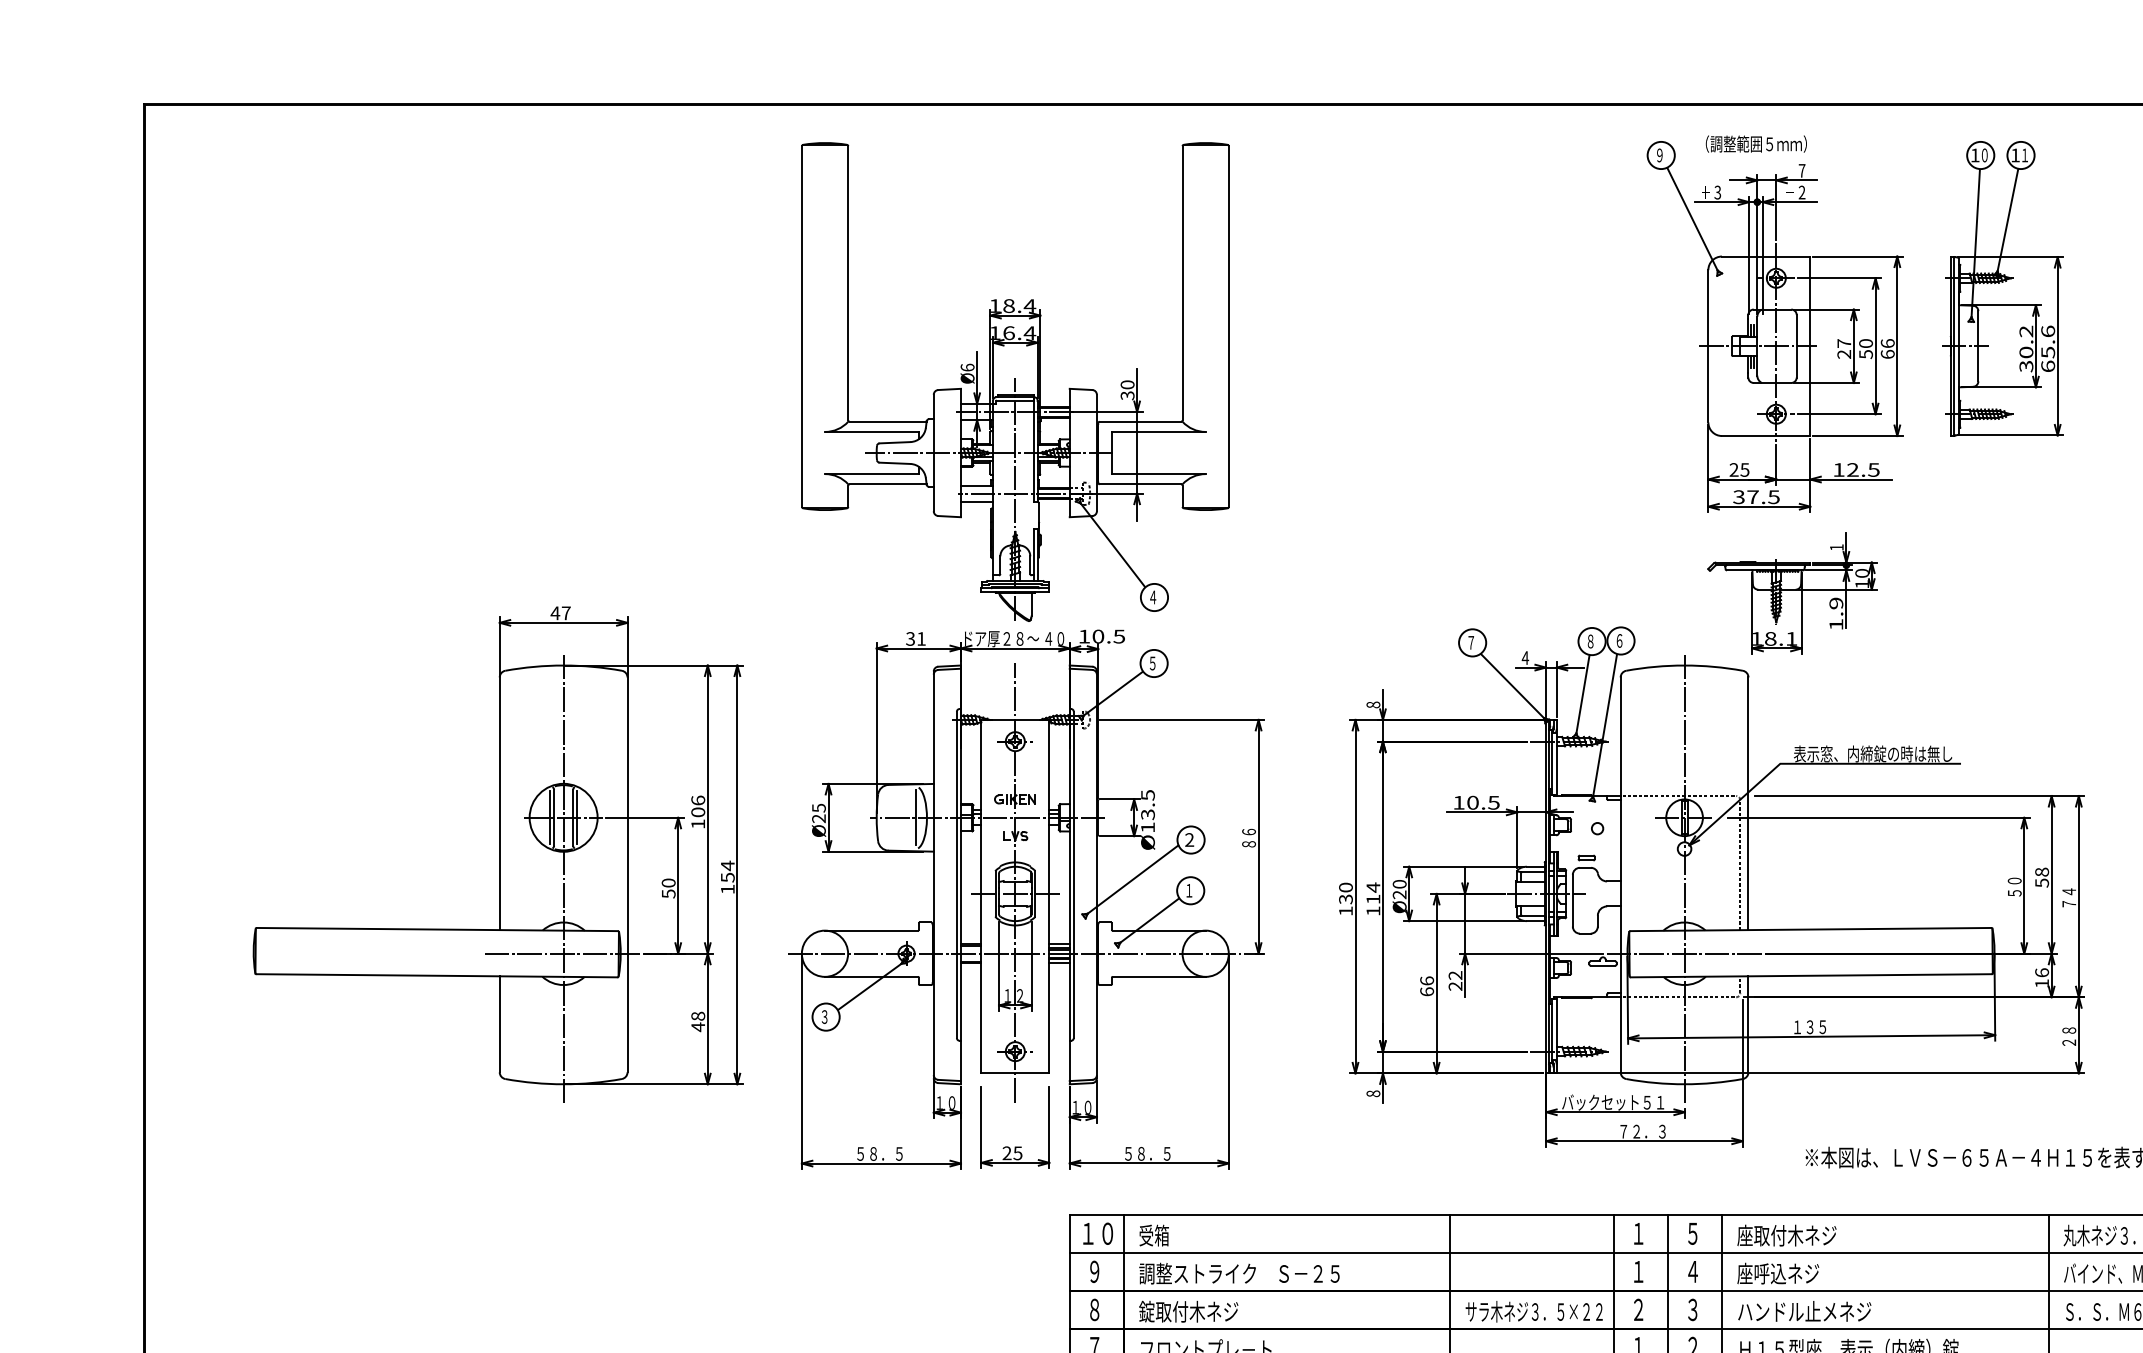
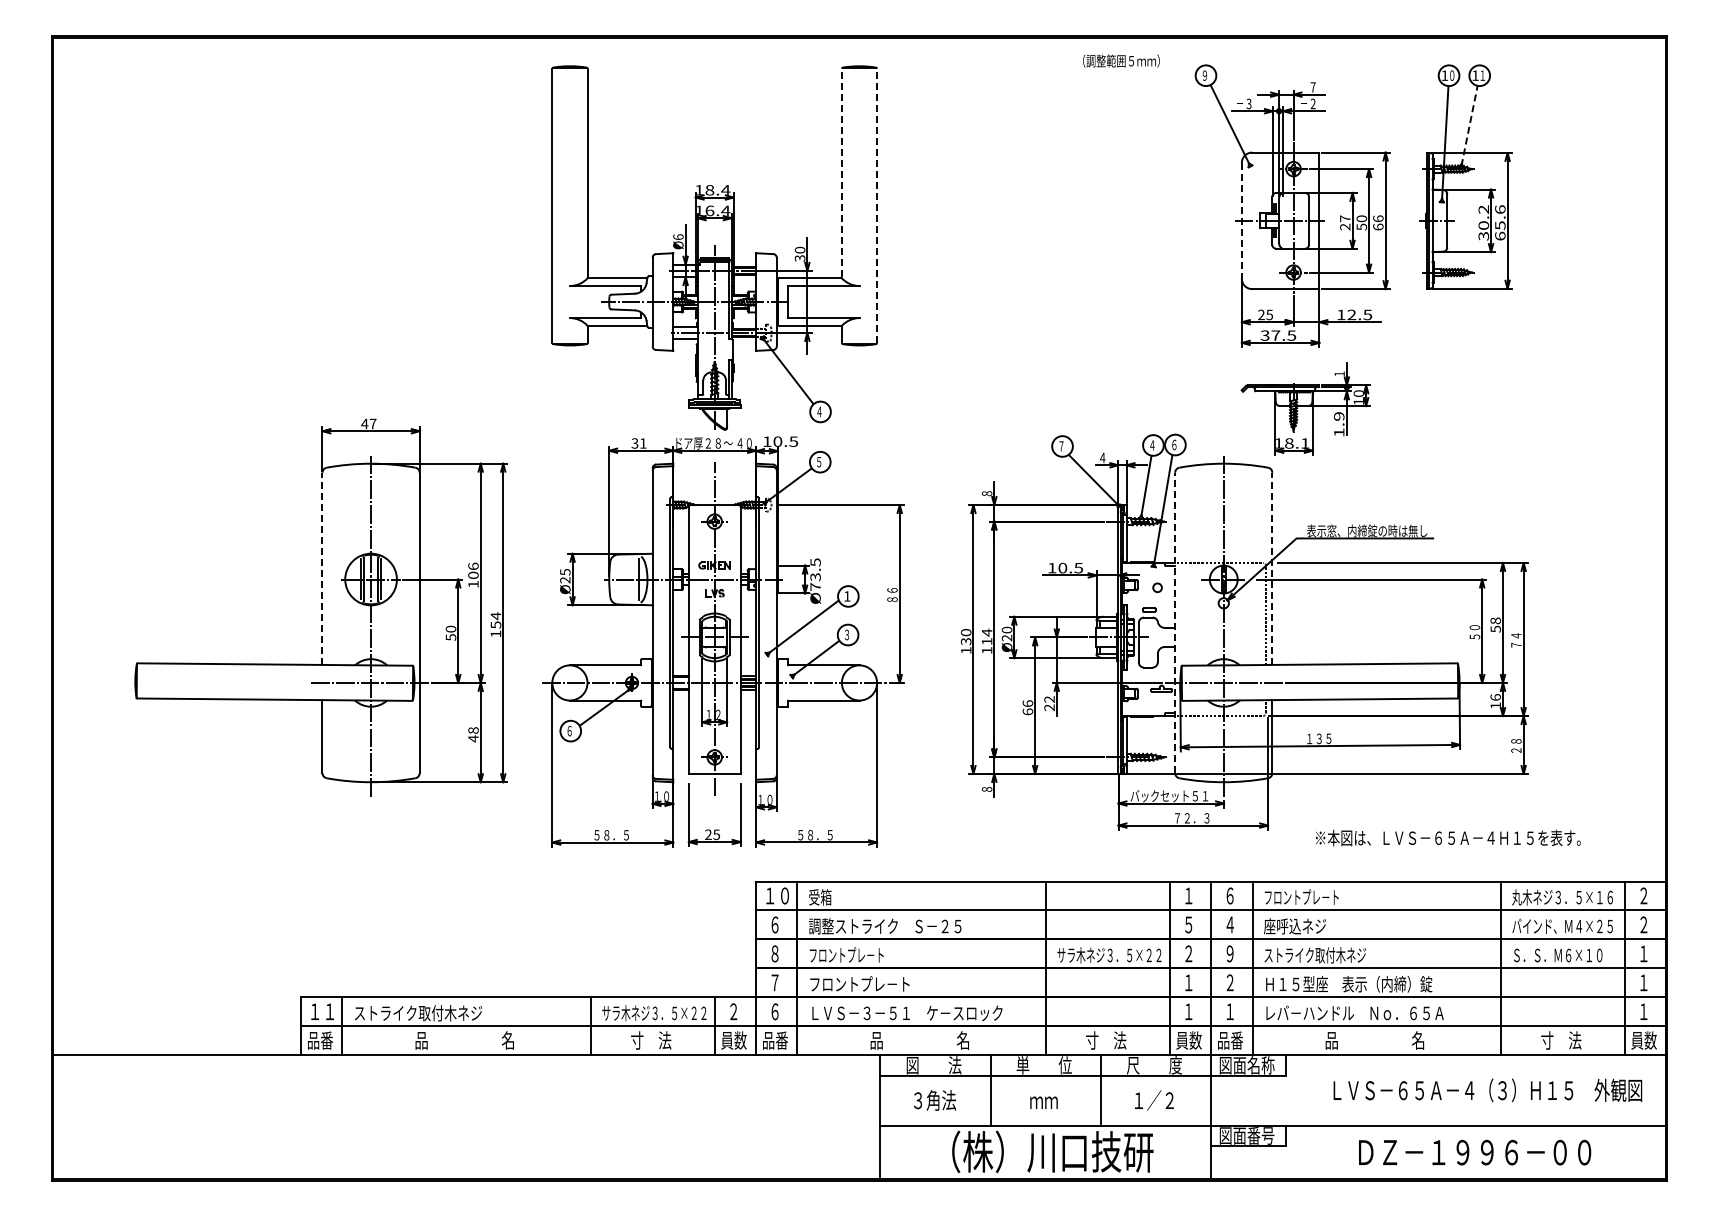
text: (1756, 143) -> (1121, 60), moved
line: (2007, 220) -> (1469, 125), solid -> dashed
line: (1182, 282) -> (841, 172), solid -> dashed
line: (1229, 326) -> (877, 205), solid -> dashed
line: (1707, 345) -> (1241, 220), solid -> dashed
text: (1590, 641) -> (1152, 445), ８ -> ４
line: (499, 803) -> (322, 568), solid -> dashed
line: (1748, 803) -> (1272, 568), solid -> dashed
text: (1147, 826) -> (815, 586), Ø13.5 -> Ø73.5
text: (1189, 840) -> (847, 596), 2 -> 1
line: (1621, 874) -> (1175, 622), solid -> dashed
text: (1188, 890) -> (846, 634), １ -> ３
text: (824, 1016) -> (569, 730), ３ -> ６
text: (1692, 1233) -> (1229, 895), ５ -> ６
text: (1786, 1235) -> (1301, 897), 座取付木ネジ -> フロントプレ－ト
text: (1093, 1271) -> (774, 924), ９ -> ６
text: (1638, 1271) -> (1188, 924), １ -> ５
text: (1692, 1309) -> (1229, 953), ３ -> ９
text: (1188, 1312) -> (846, 955), 錠取付木ネジ -> フロントプレ－ト
text: (1803, 1312) -> (1314, 955), ハンドル止メネジ -> ストライク取付木ネジ

